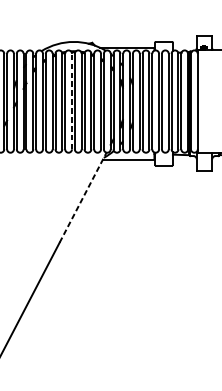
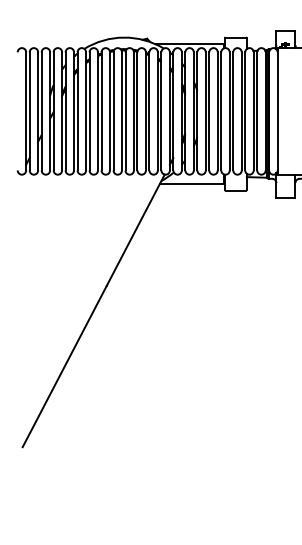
line: (71, 100) -> (121, 110), dashed -> solid
line: (82, 197) -> (135, 230), dashed -> solid

